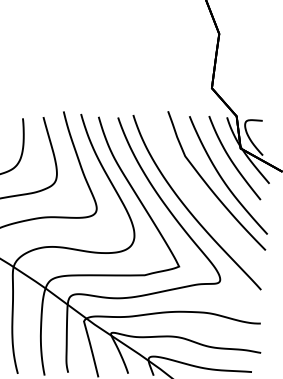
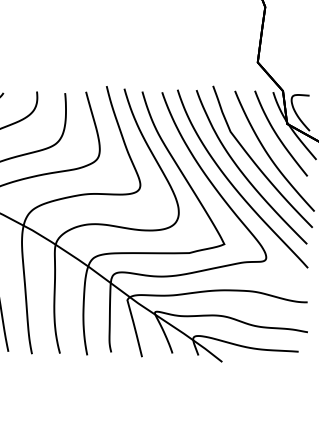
curve: (197, 196) -> (243, 172), added

